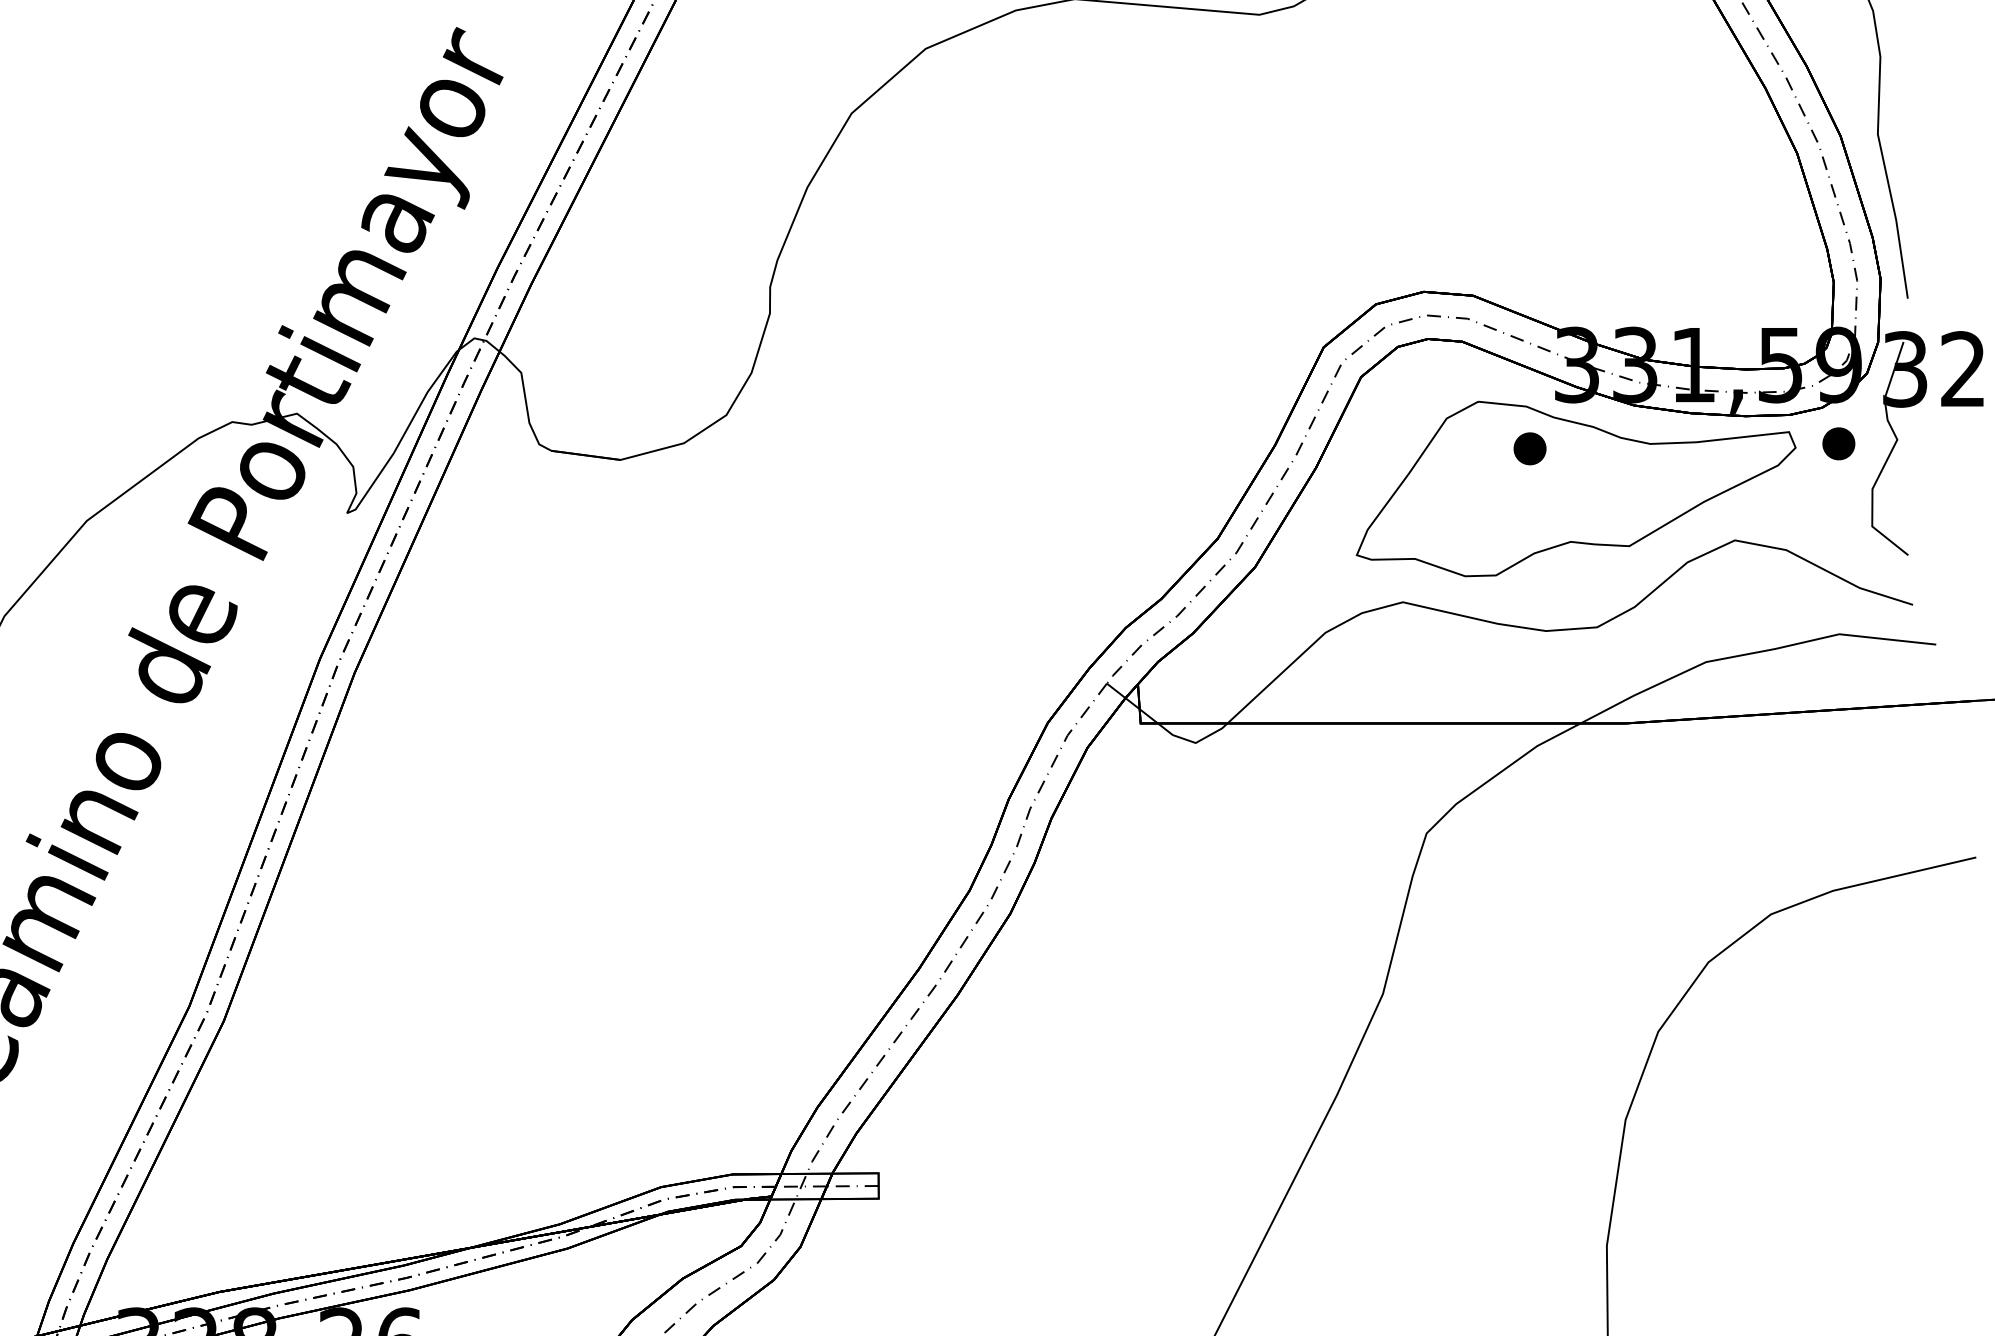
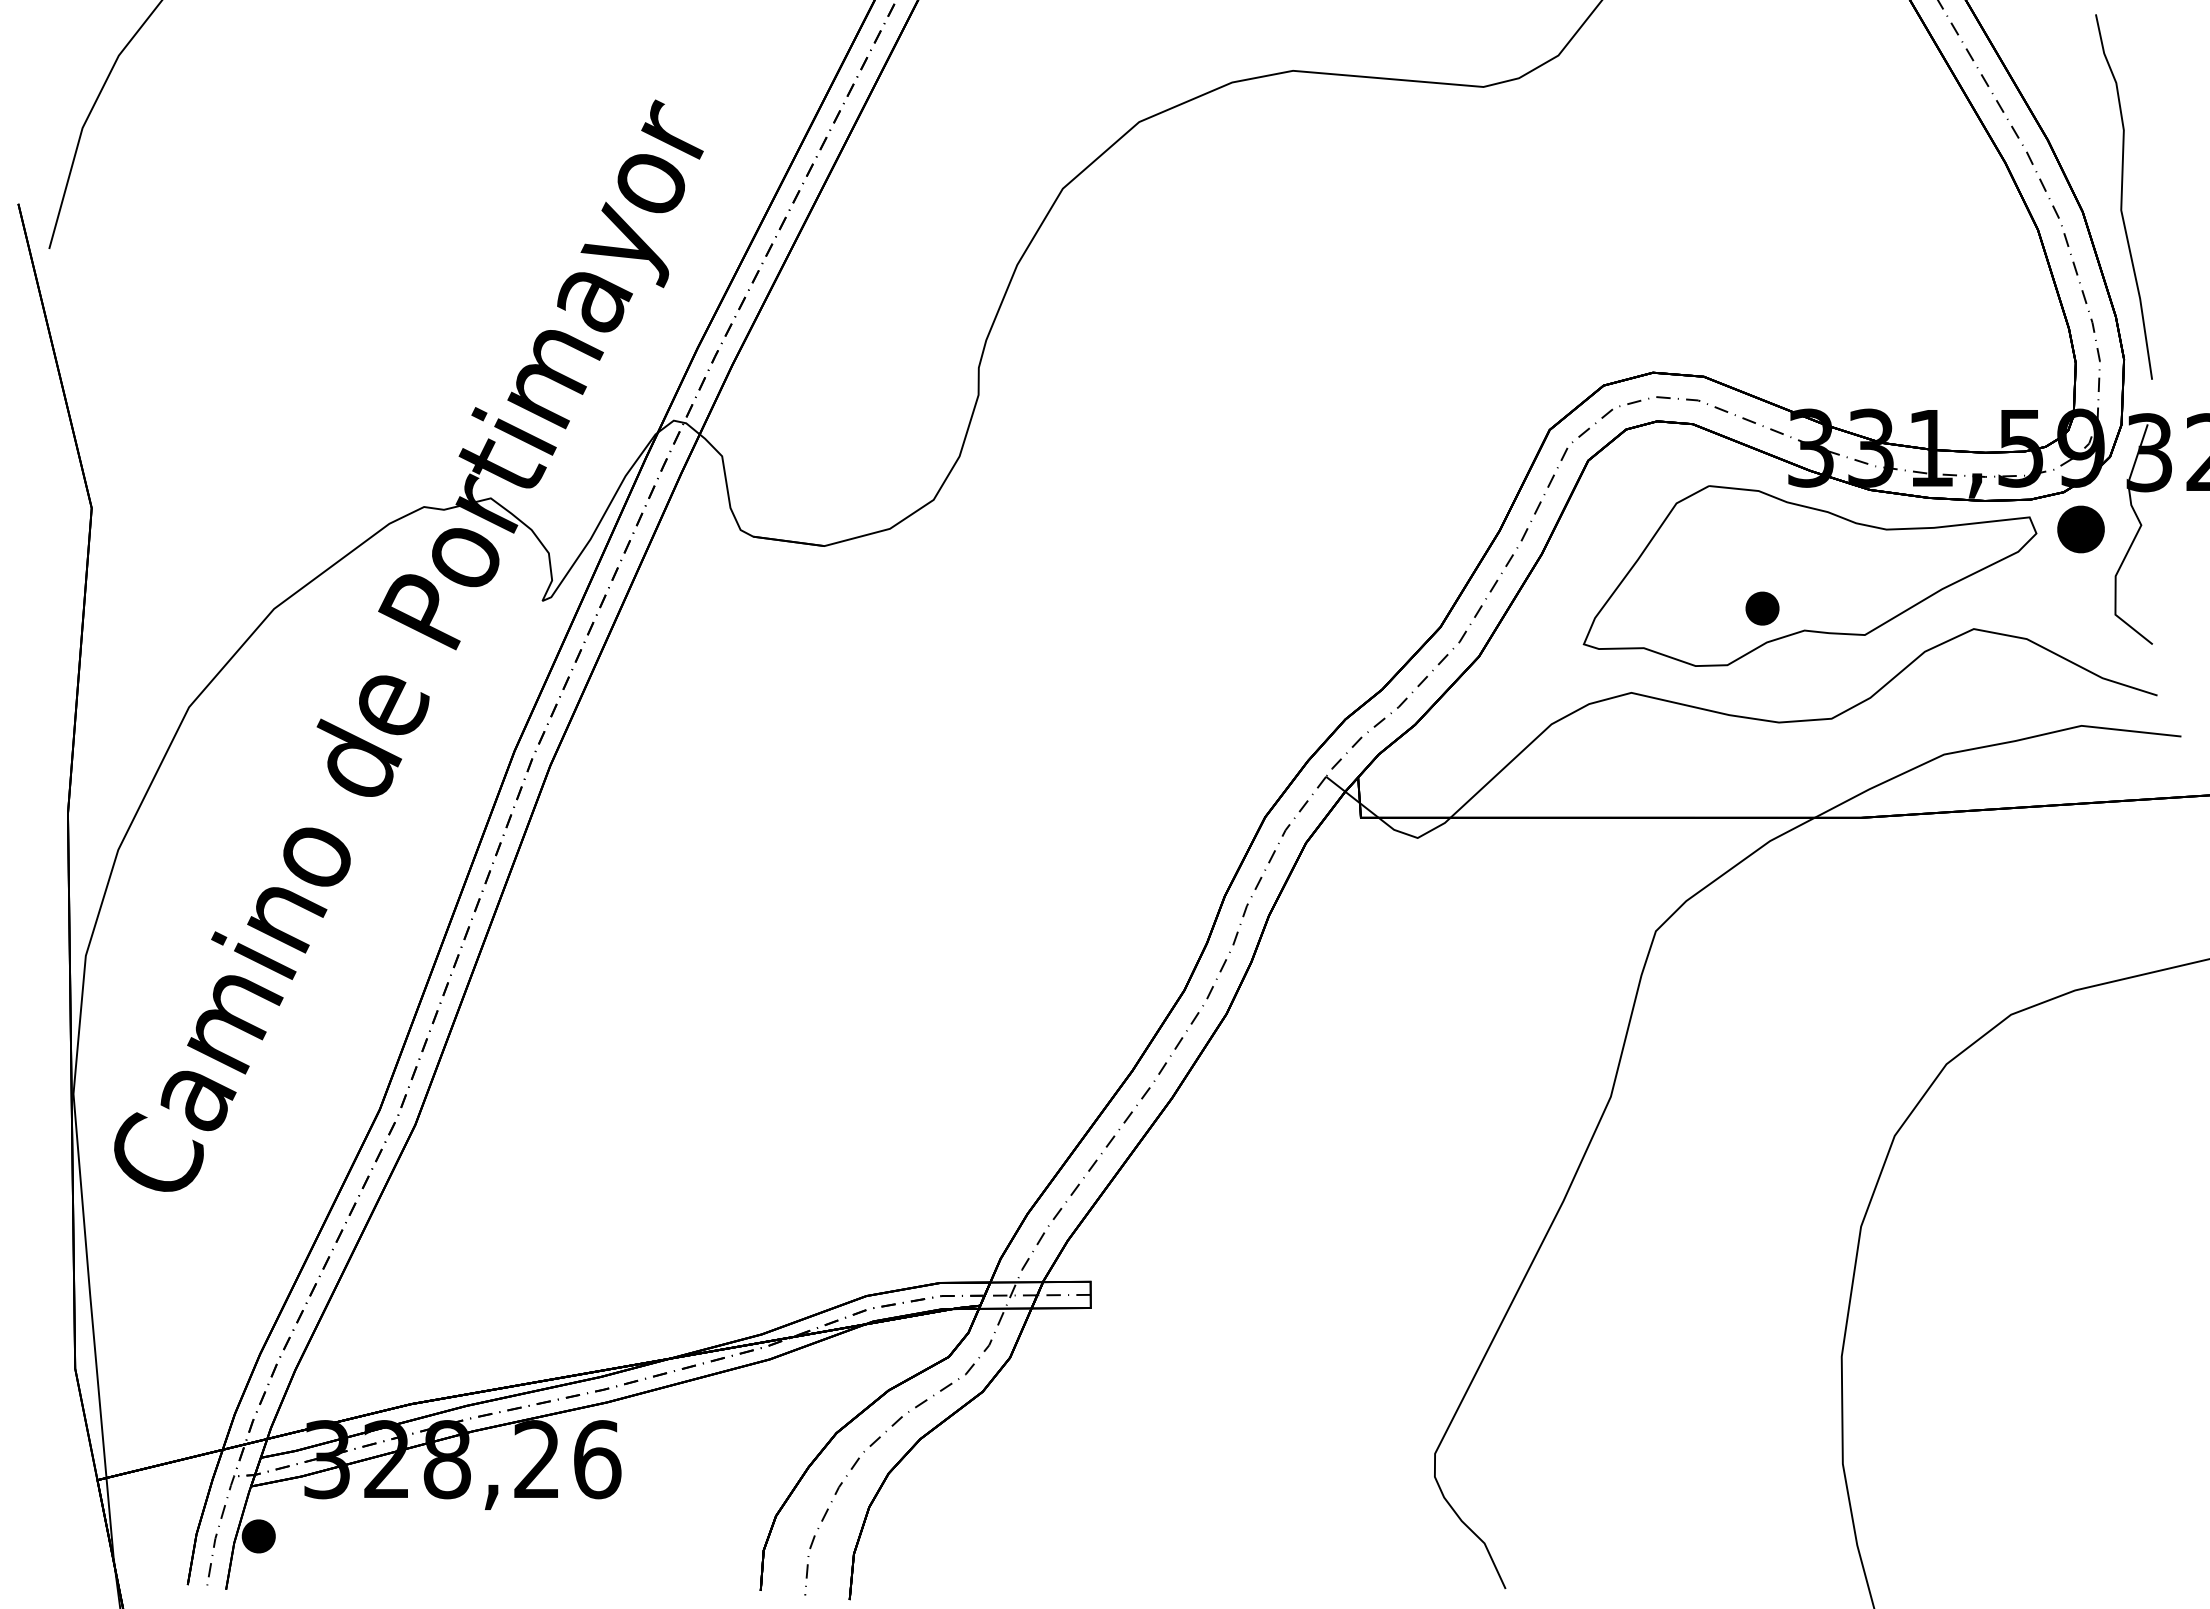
part: (1838, 443) -> (2080, 529), size x1.4
part: (1530, 448) -> (1762, 608), moved

